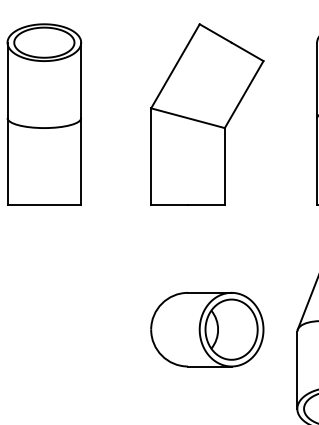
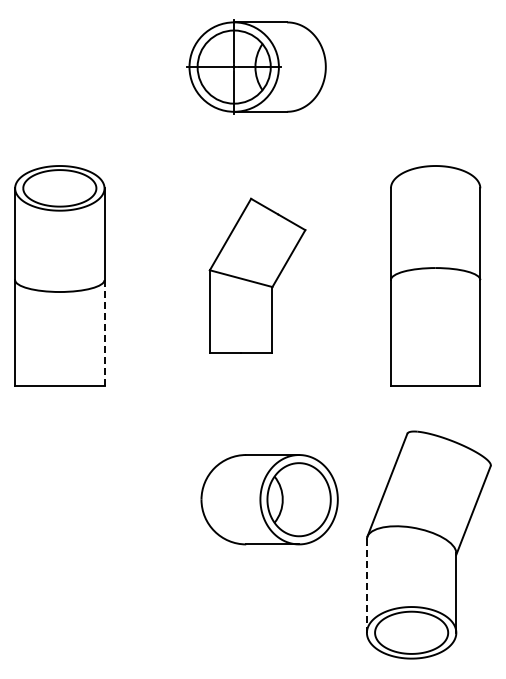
part: (207, 114) -> (257, 275), size x0.7
line: (81, 161) -> (104, 332), solid -> dashed
part: (207, 329) -> (269, 499), moved
line: (296, 370) -> (366, 586), solid -> dashed

